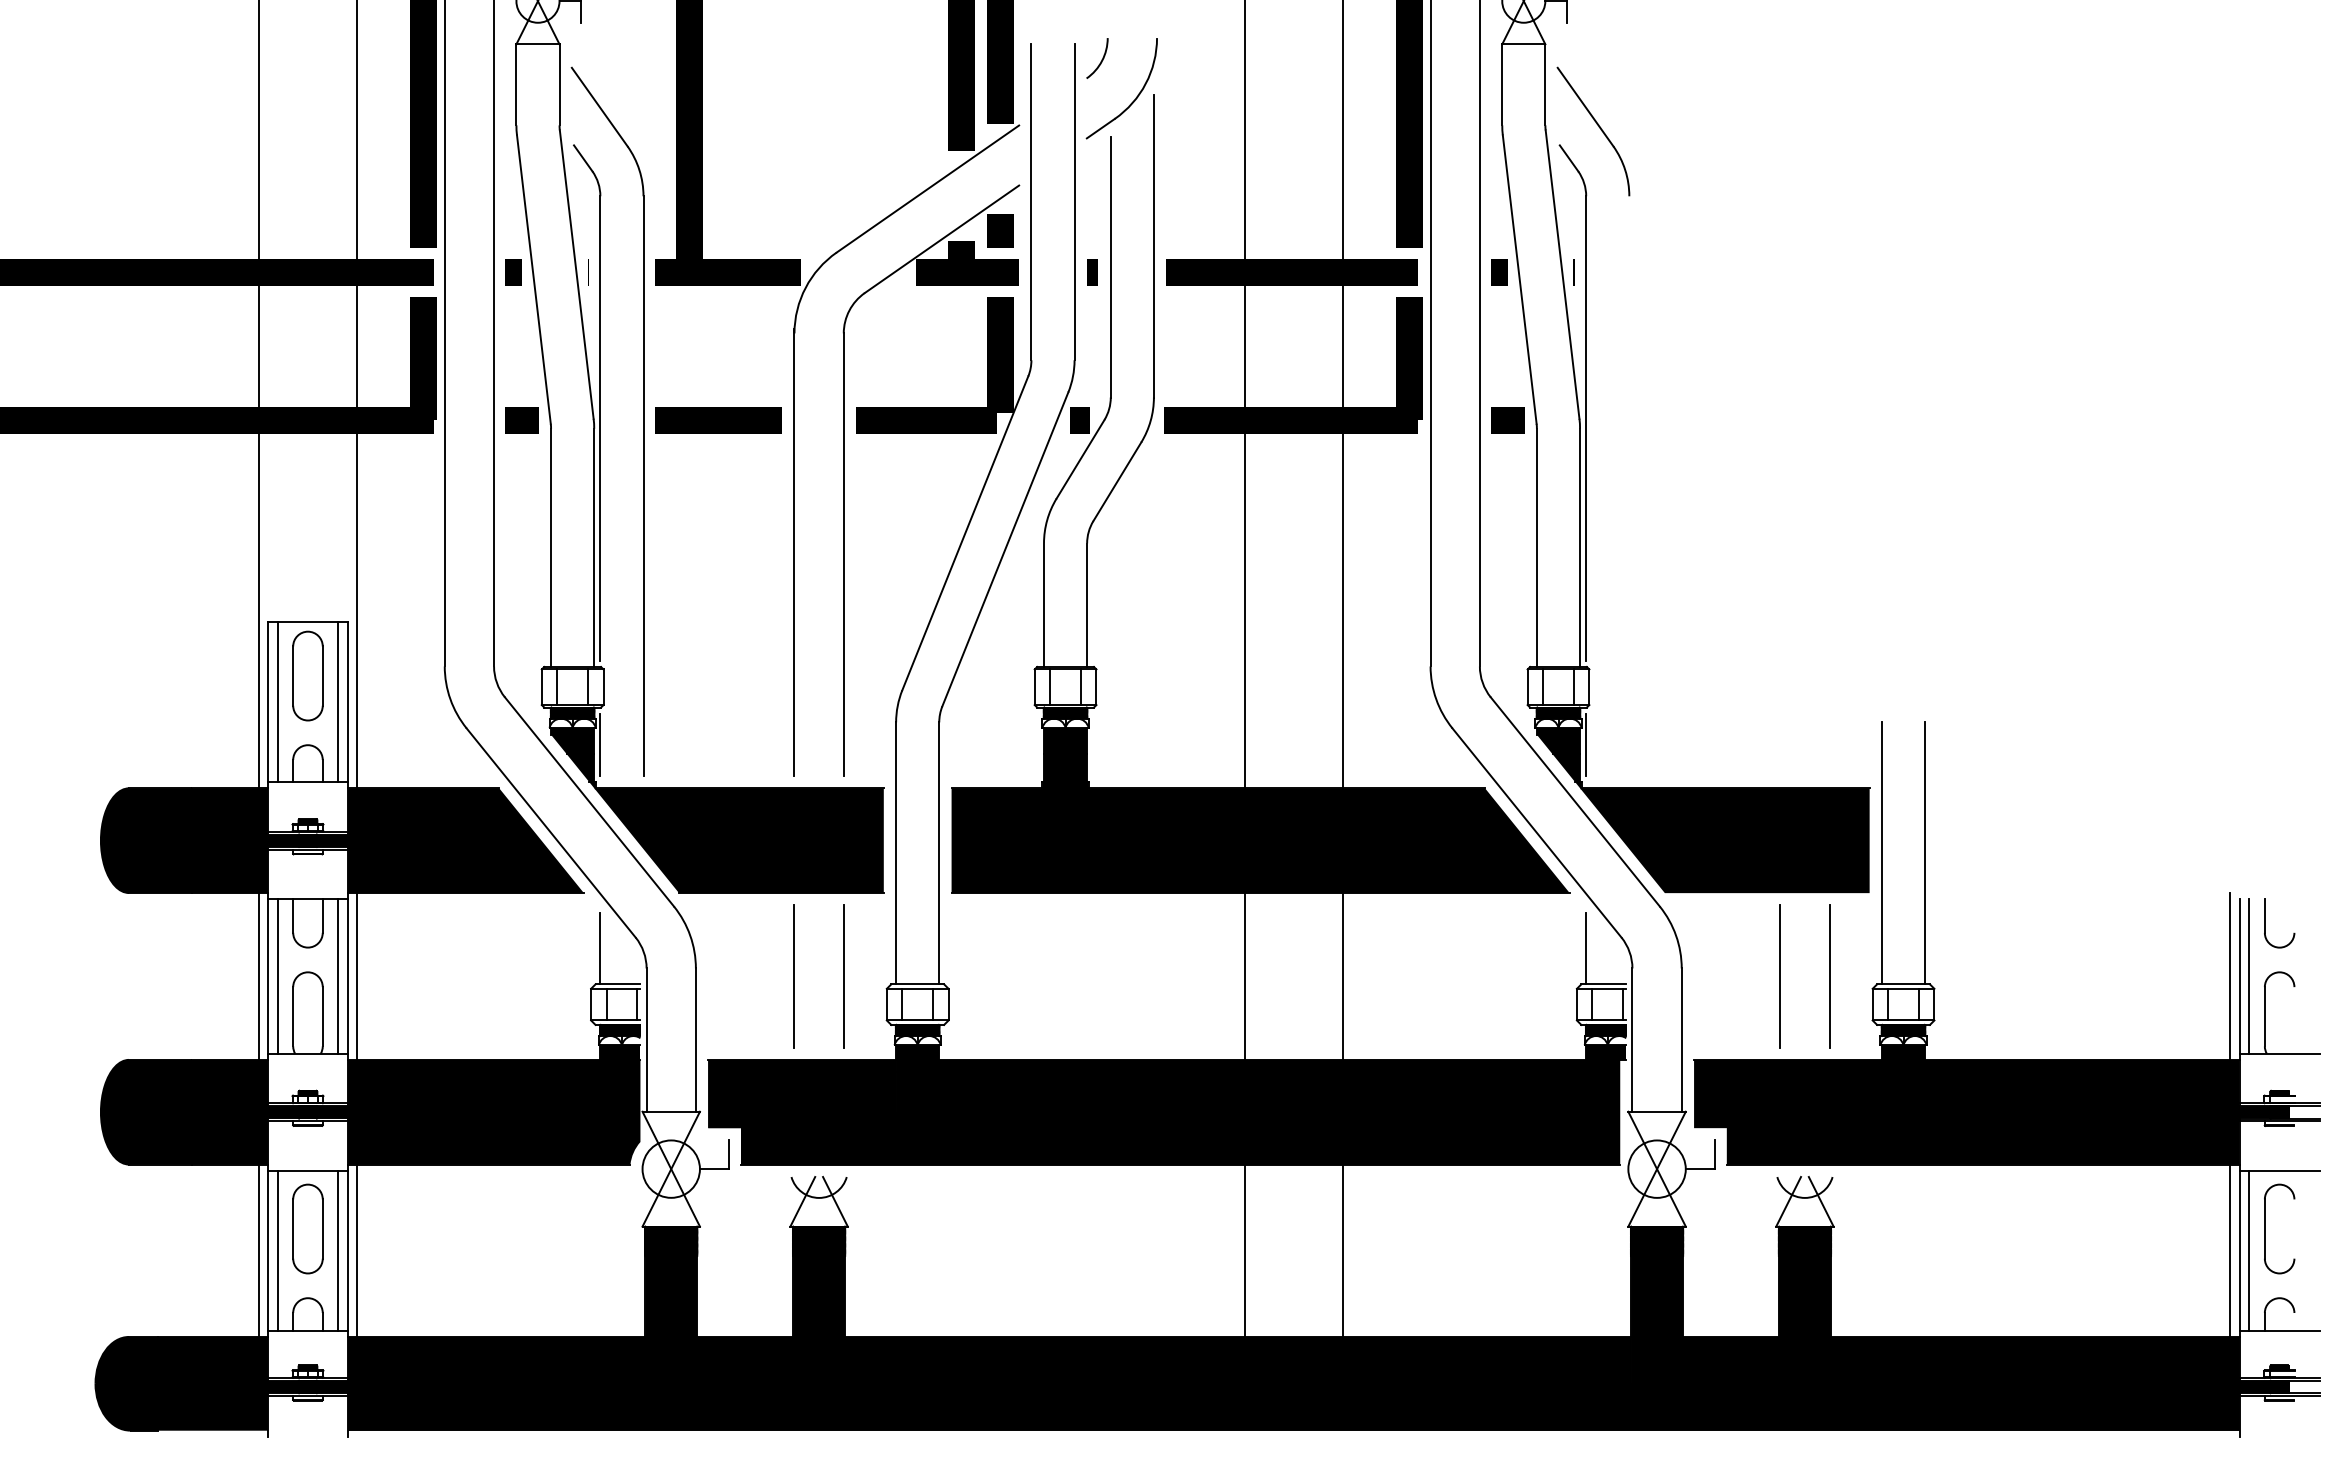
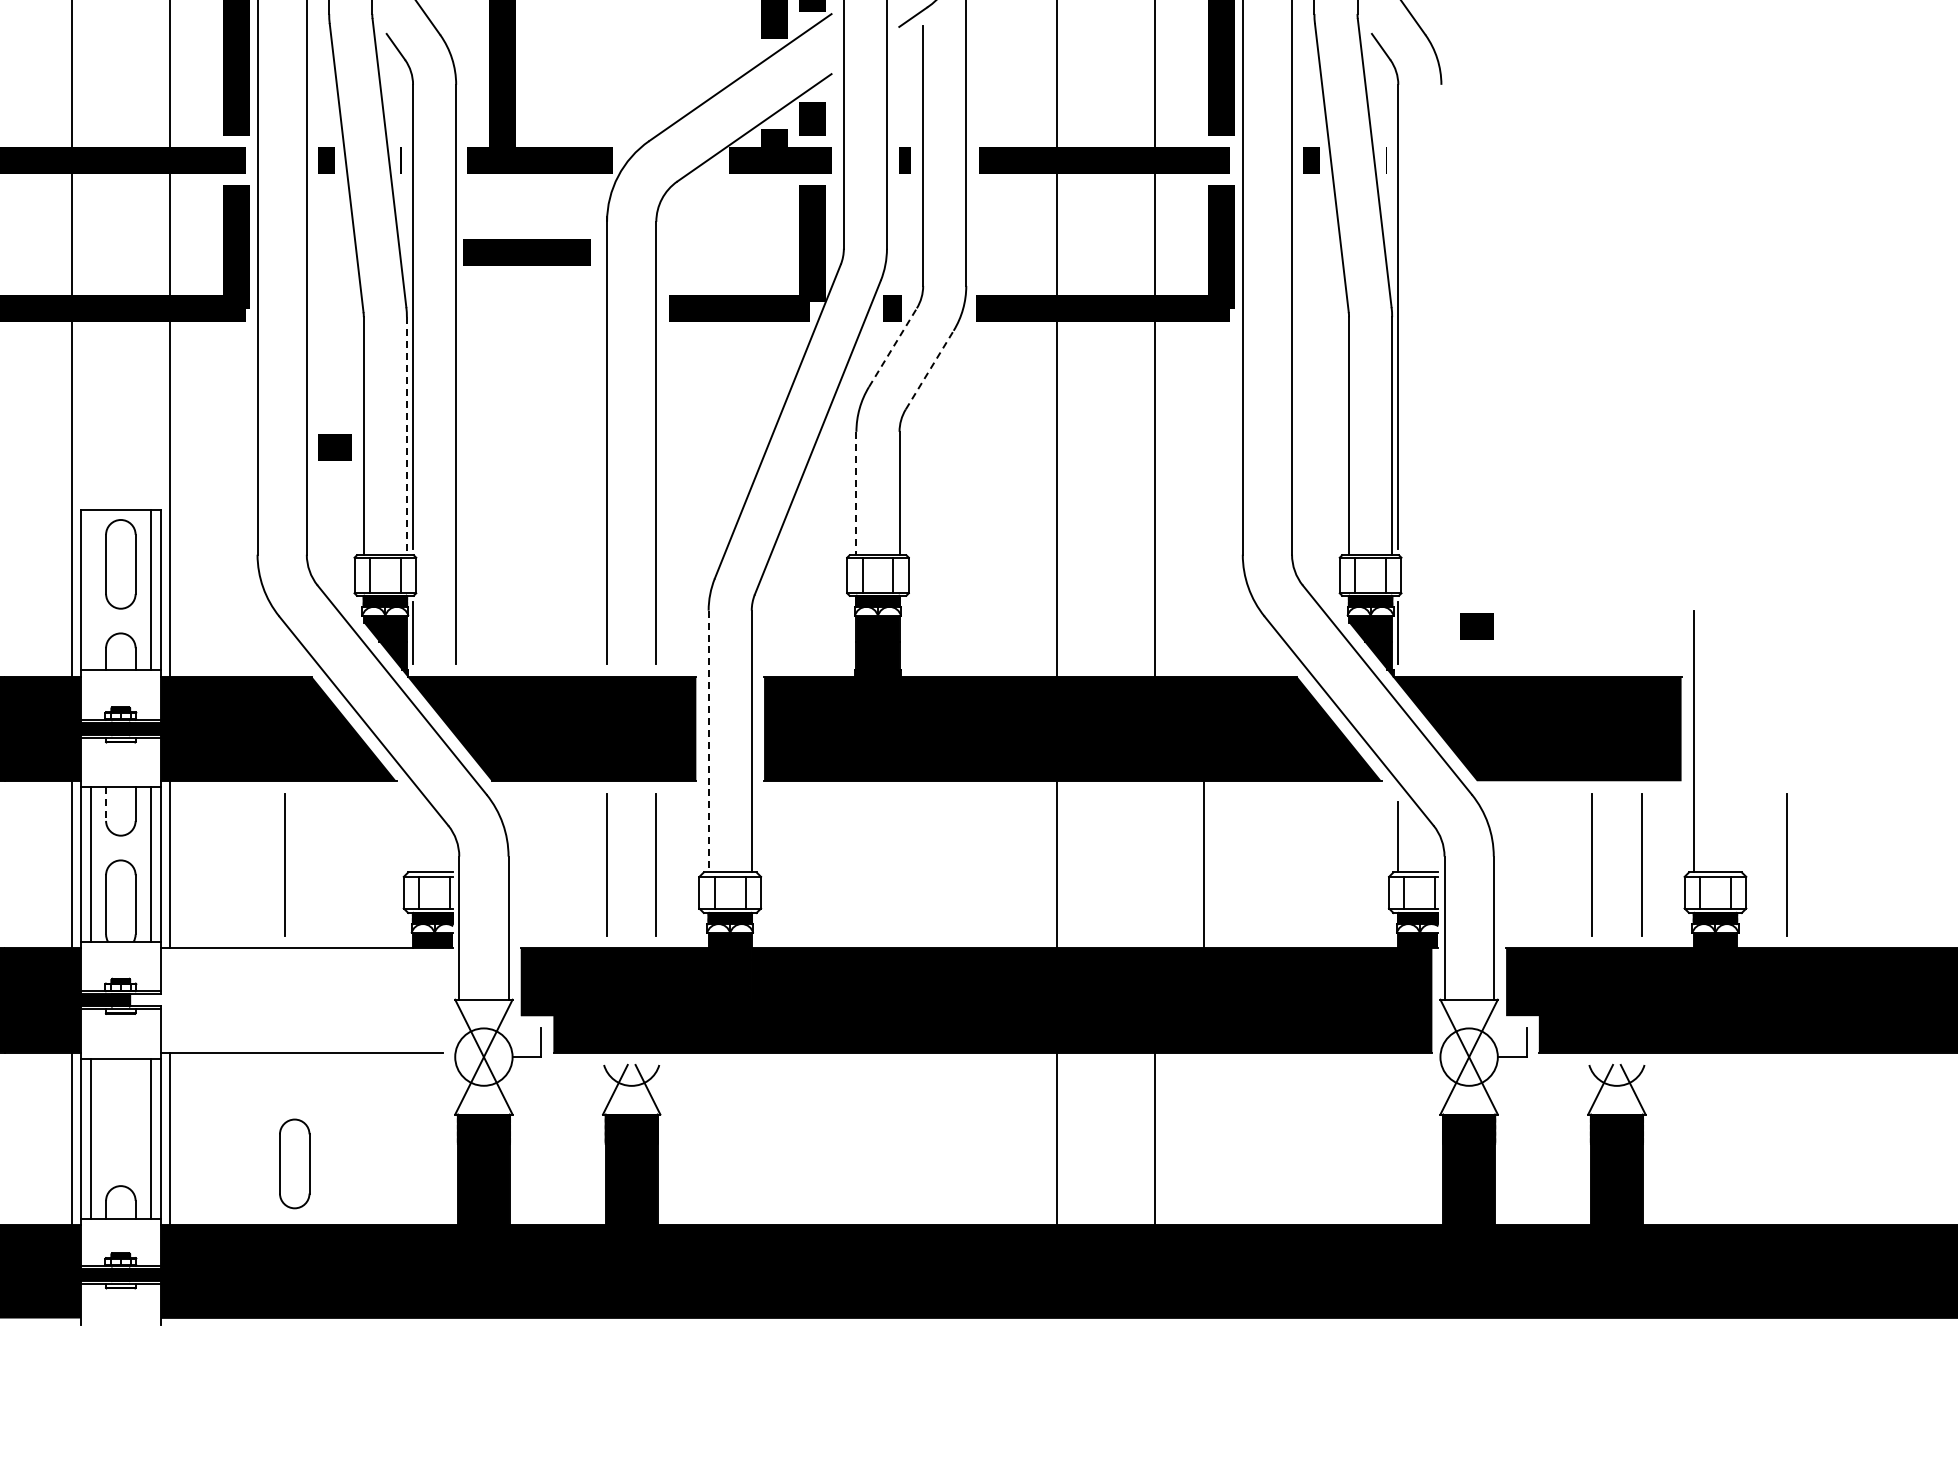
line: (521, 420) -> (334, 447), moved
line: (718, 420) -> (527, 252), moved
line: (1507, 420) -> (1476, 626), moved
line: (1080, 458) -> (892, 346), solid -> dashed
line: (1117, 481) -> (929, 369), solid -> dashed
line: (594, 548) -> (407, 436), solid -> dashed
line: (1044, 605) -> (856, 493), solid -> dashed
line: (277, 701) -> (90, 589), removed
line: (896, 853) -> (709, 741), solid -> dashed
line: (1925, 853) -> (1737, 741), removed
line: (293, 916) -> (106, 804), solid -> dashed
line: (600, 948) -> (413, 836), removed
line: (471, 976) -> (284, 864), added
line: (1343, 976) -> (1204, 864), moved
line: (1975, 976) -> (1787, 864), added
fill: (478, 1111) -> (291, 999), removed
part: (307, 1228) -> (294, 1163), moved

